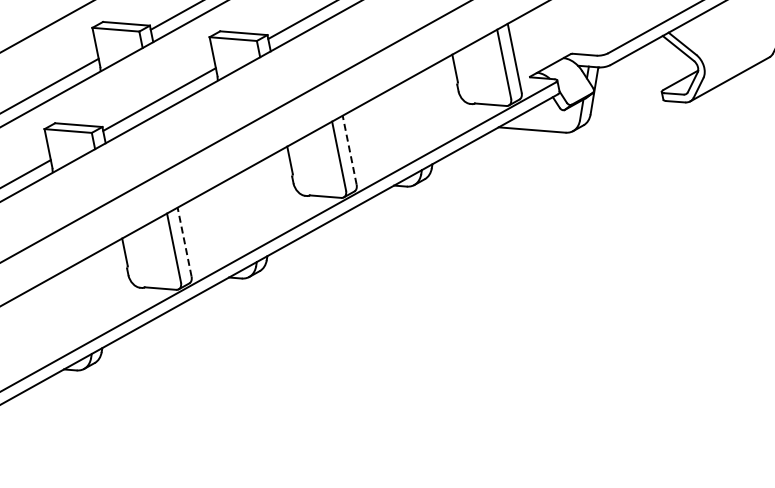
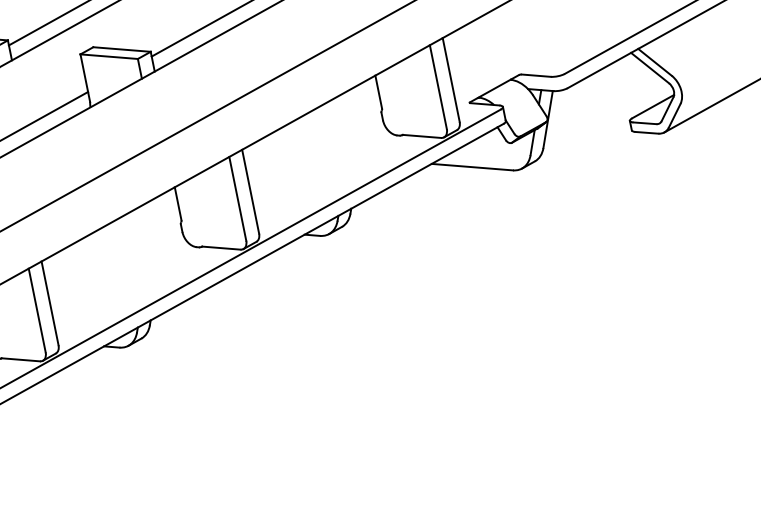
line: (349, 149) -> (250, 190), dashed -> solid
line: (184, 241) -> (49, 302), dashed -> solid

